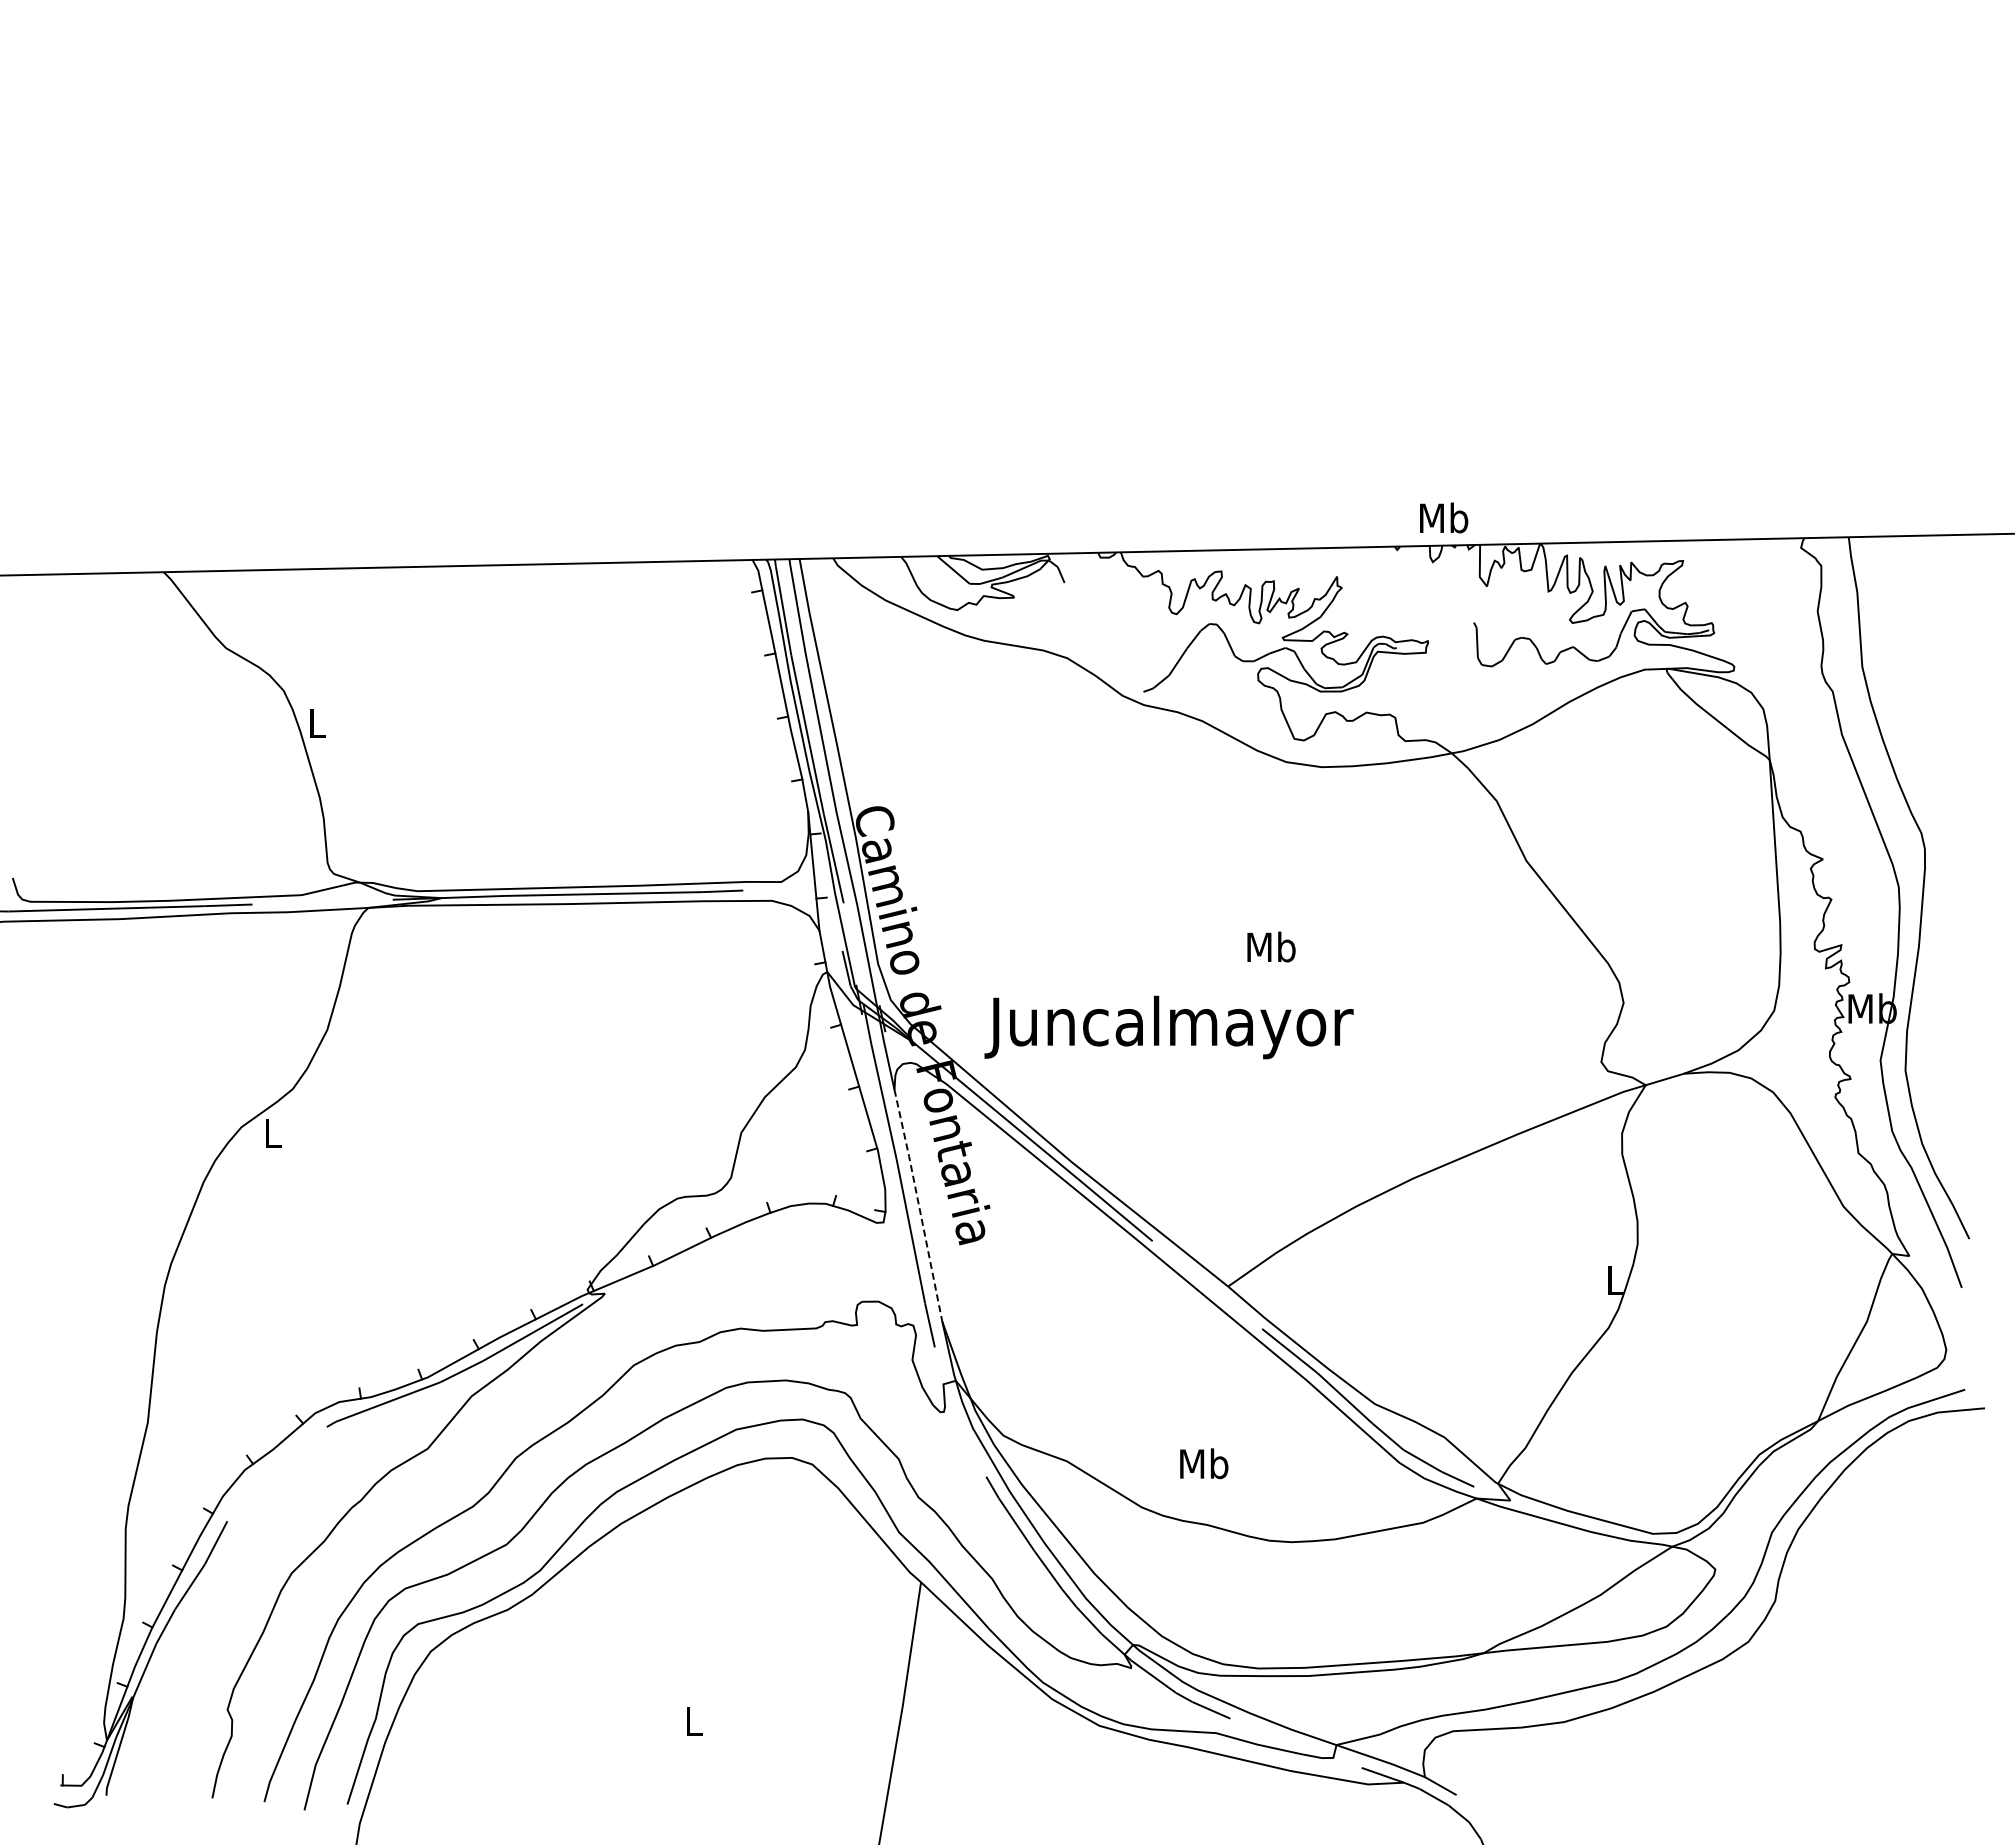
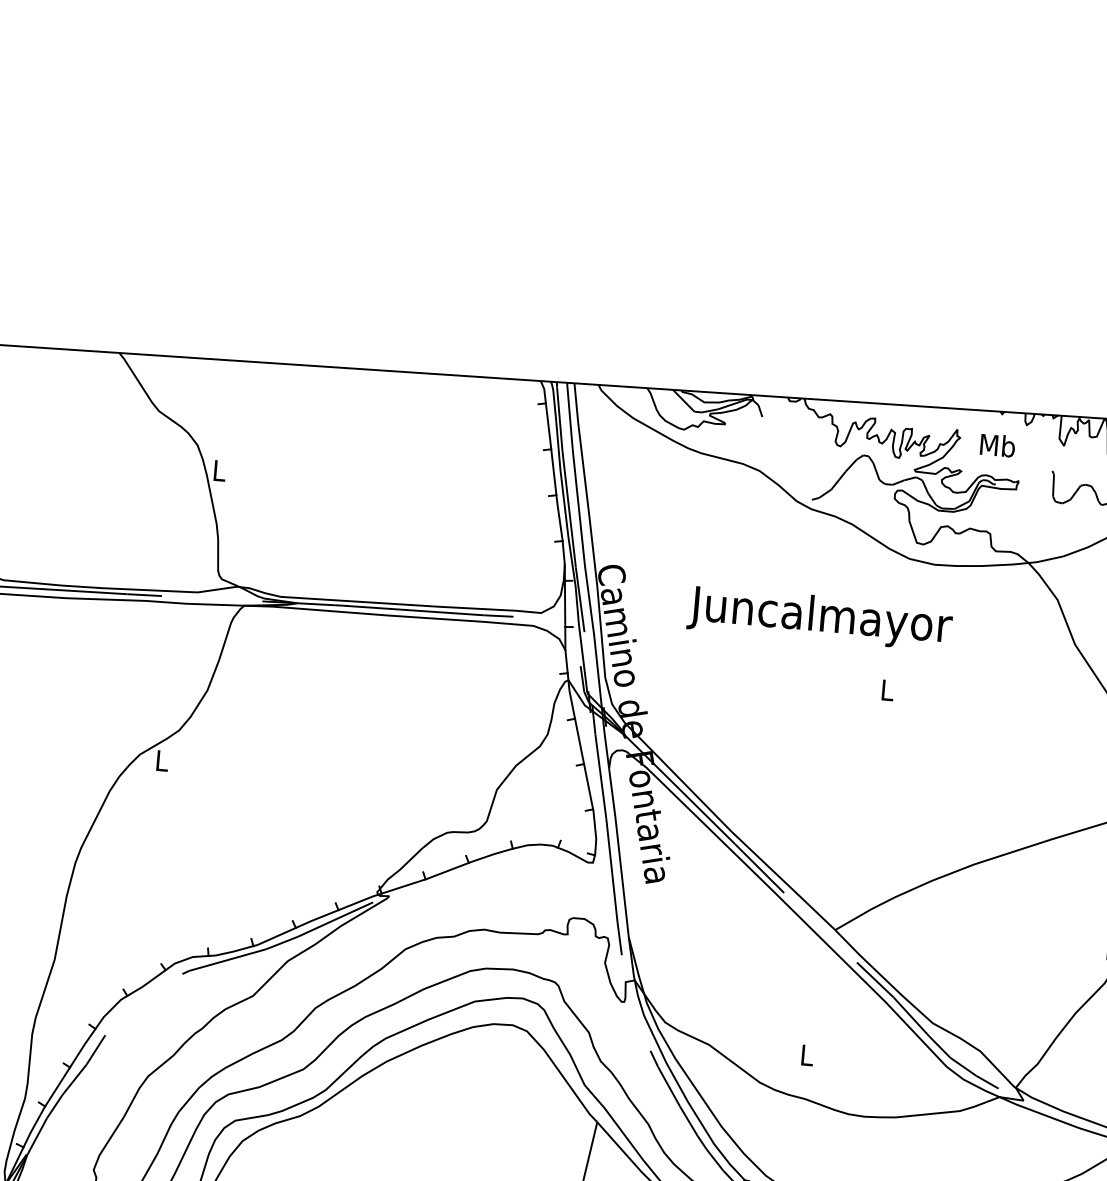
text: (1444, 517) -> (998, 445), moved
text: (1271, 946) -> (887, 689), Mb -> L
text: (1168, 1027) -> (819, 618), moved
line: (918, 1205) -> (619, 852), dashed -> solid
text: (1204, 1463) -> (807, 1055), Mb -> L

